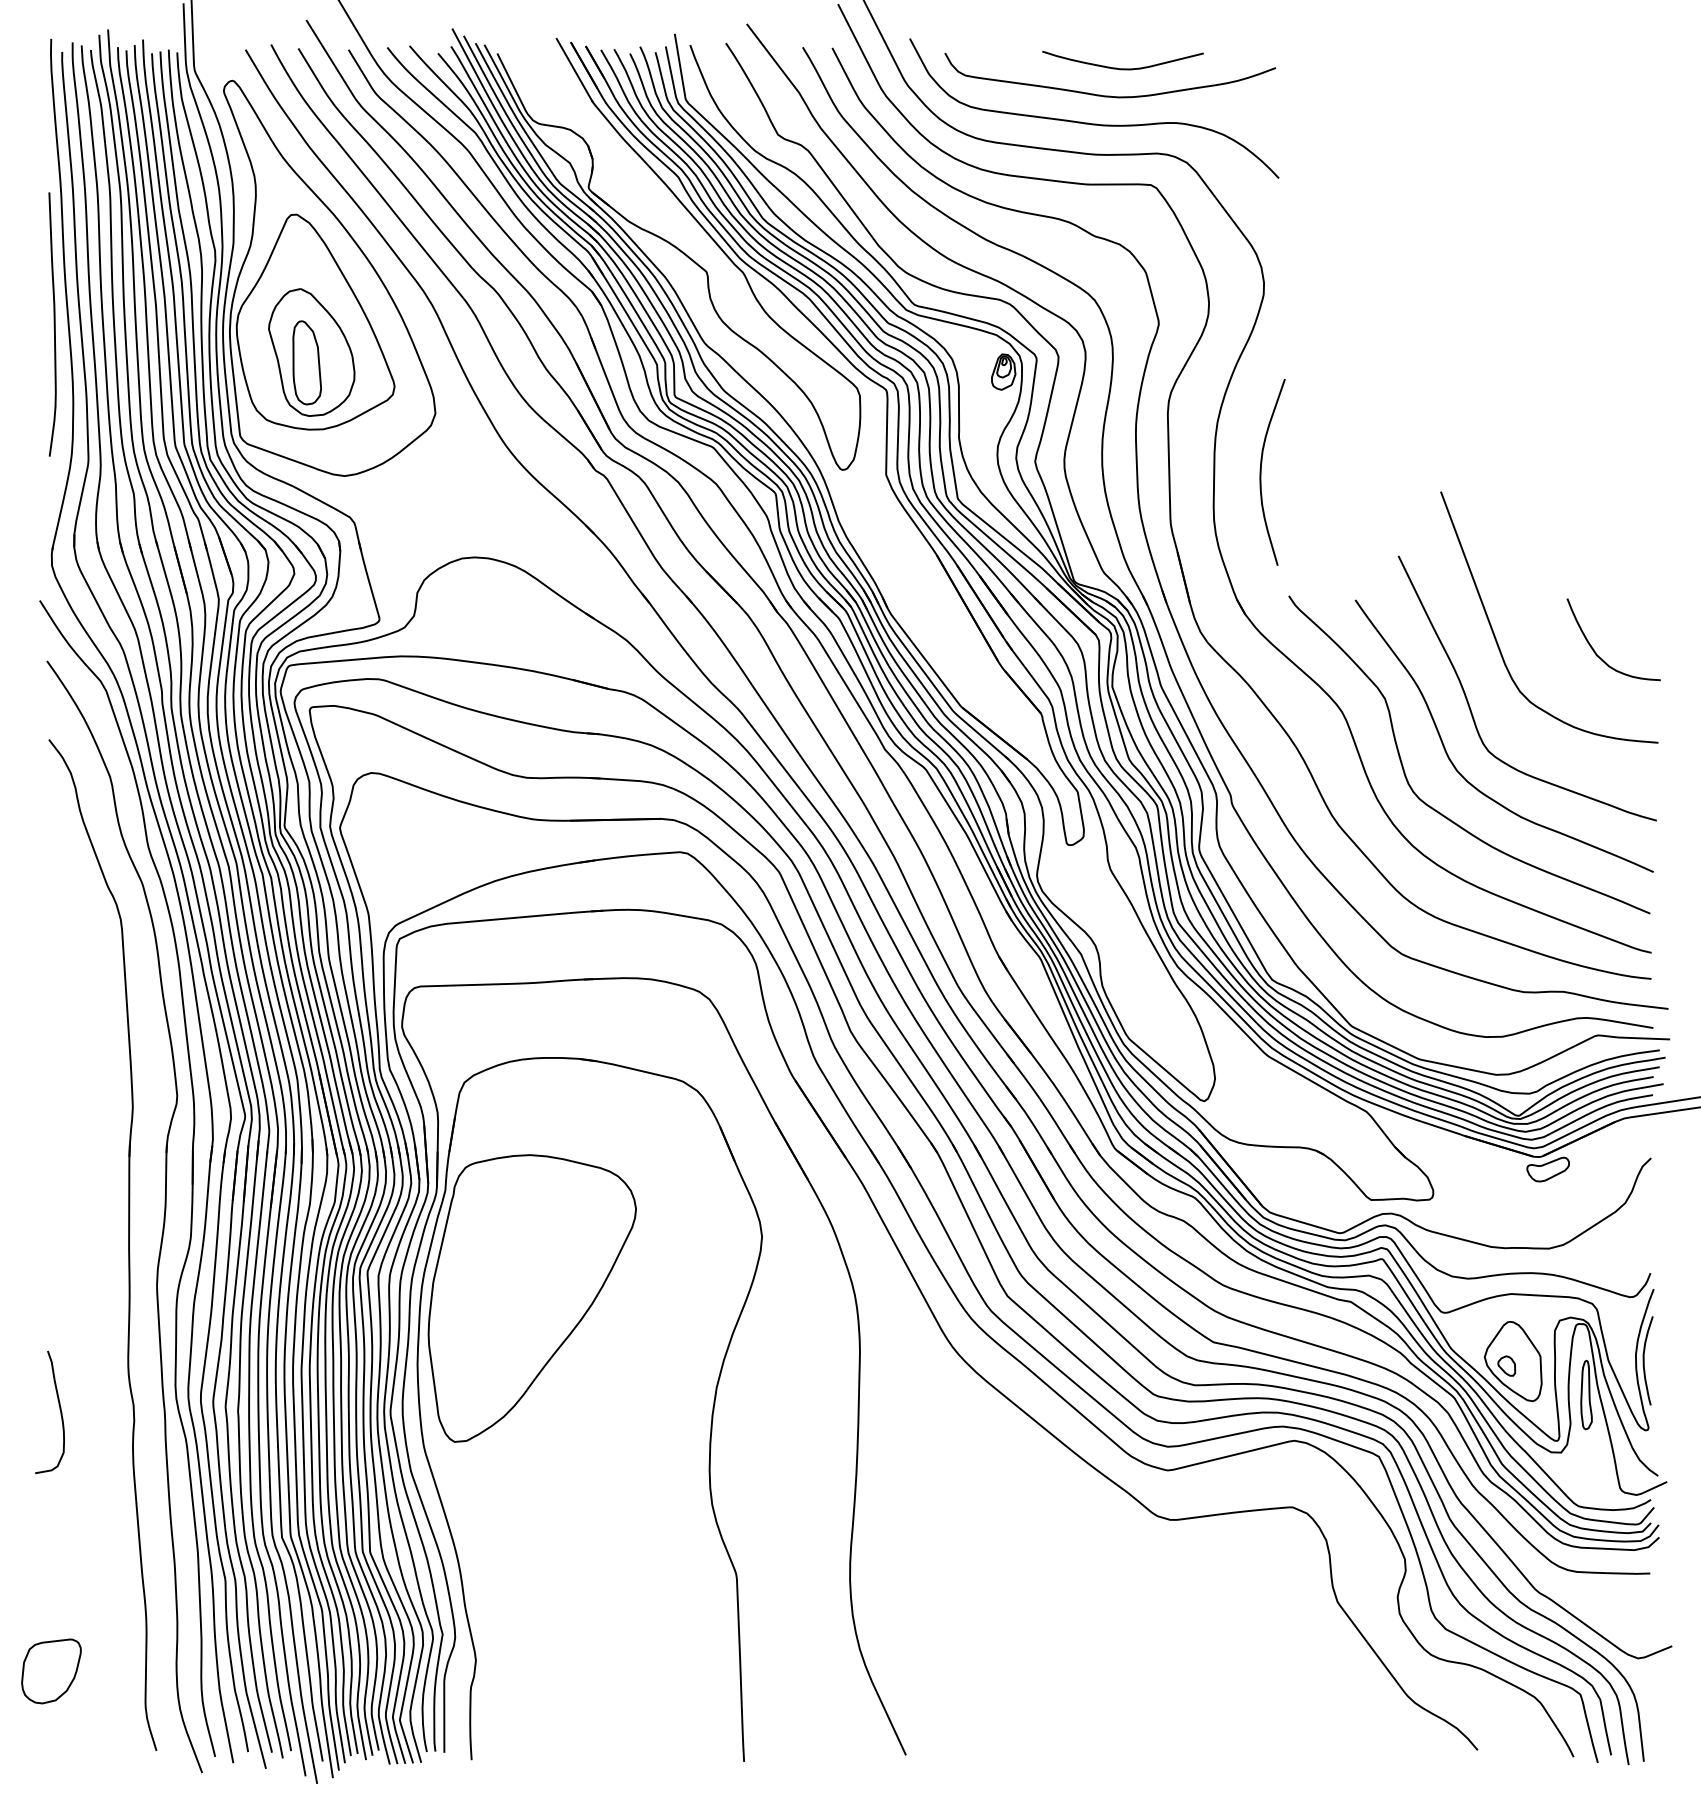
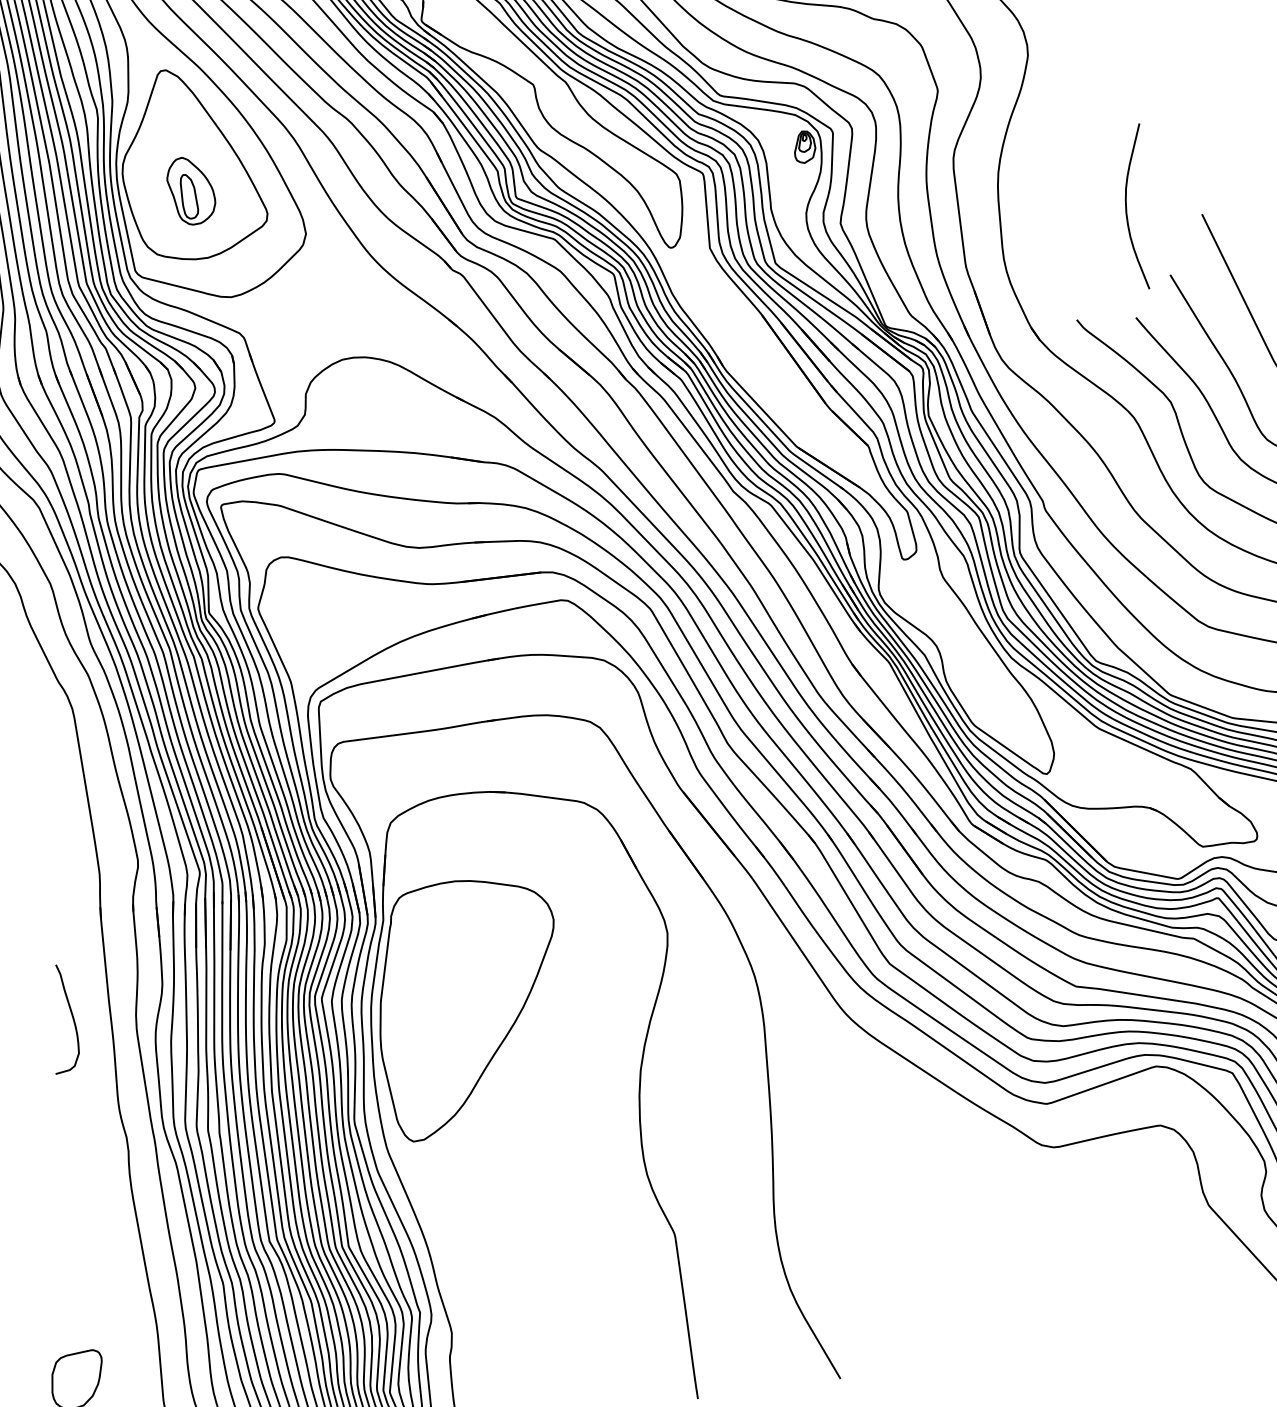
part: (311, 352) -> (191, 190), size x0.6
curve: (1261, 471) -> (1126, 207), moved
curve: (59, 1409) -> (71, 1015), moved

